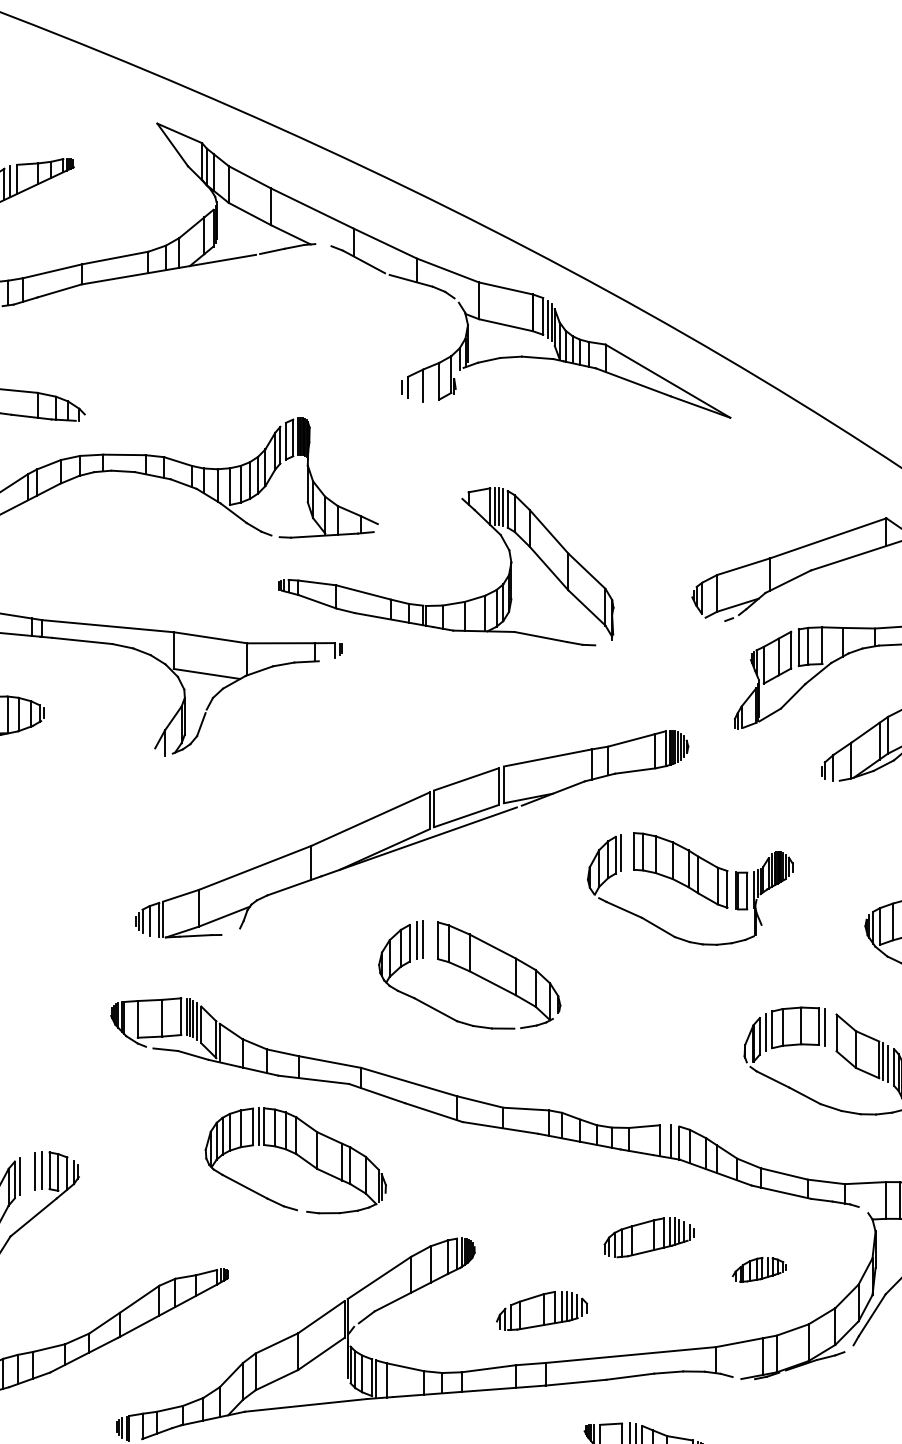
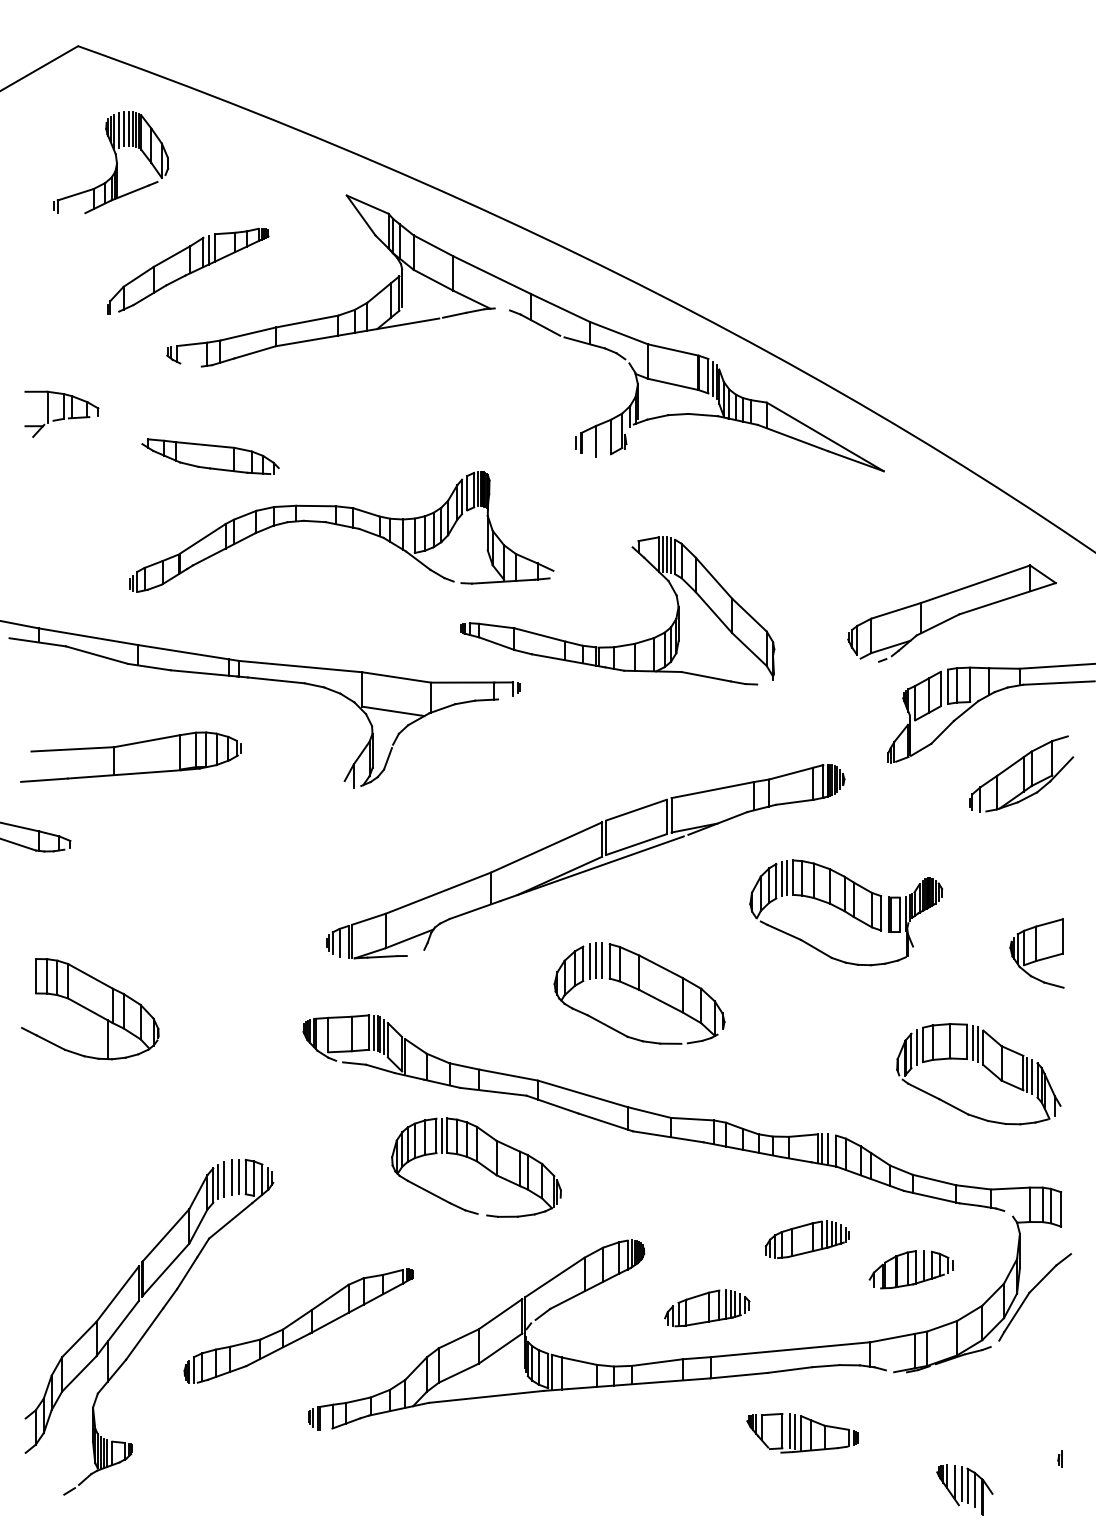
line: (627, 851) -> (787, 877), added
line: (429, 939) -> (601, 960), added
line: (830, 1029) -> (977, 1044), added
line: (664, 1141) -> (822, 1149), added
line: (26, 1173) -> (224, 1179), added
part: (758, 1269) -> (910, 1269), size x1.67

